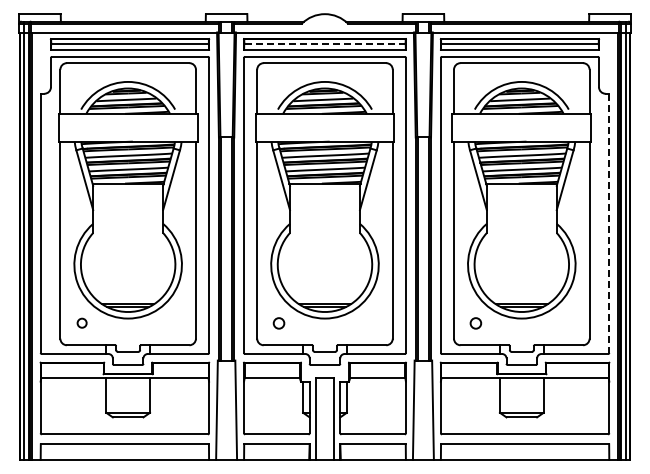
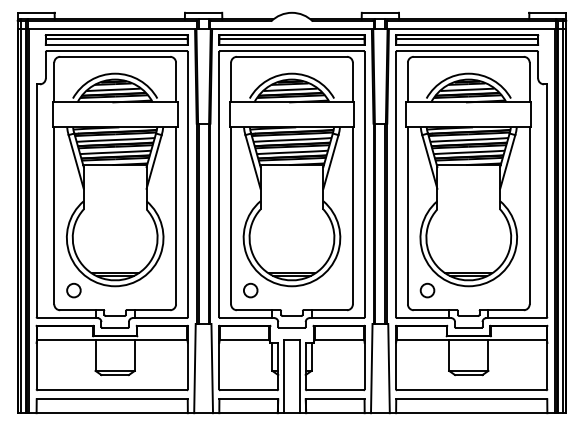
line: (324, 43) -> (291, 39), dashed -> solid
line: (609, 223) -> (547, 200), dashed -> solid
circle: (81, 322) -> (73, 289), size x1.67
circle: (278, 323) -> (250, 290), size x1.43
circle: (475, 323) -> (427, 290), size x1.43

